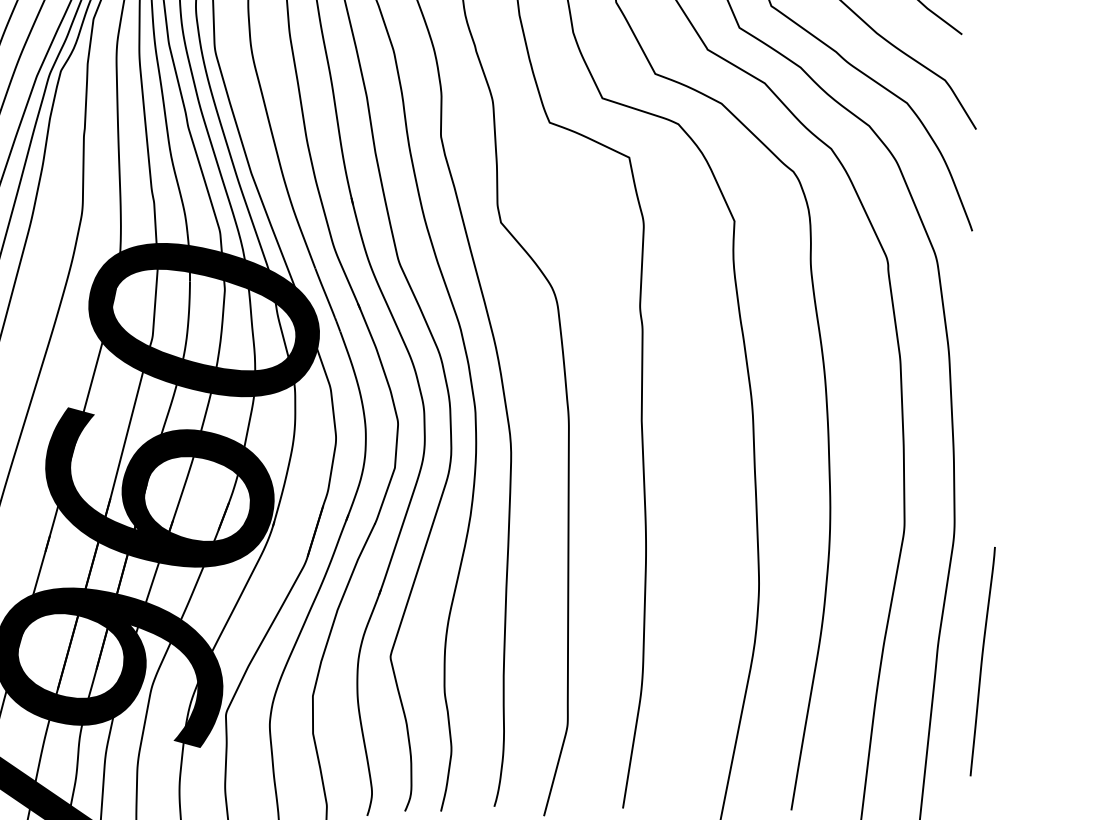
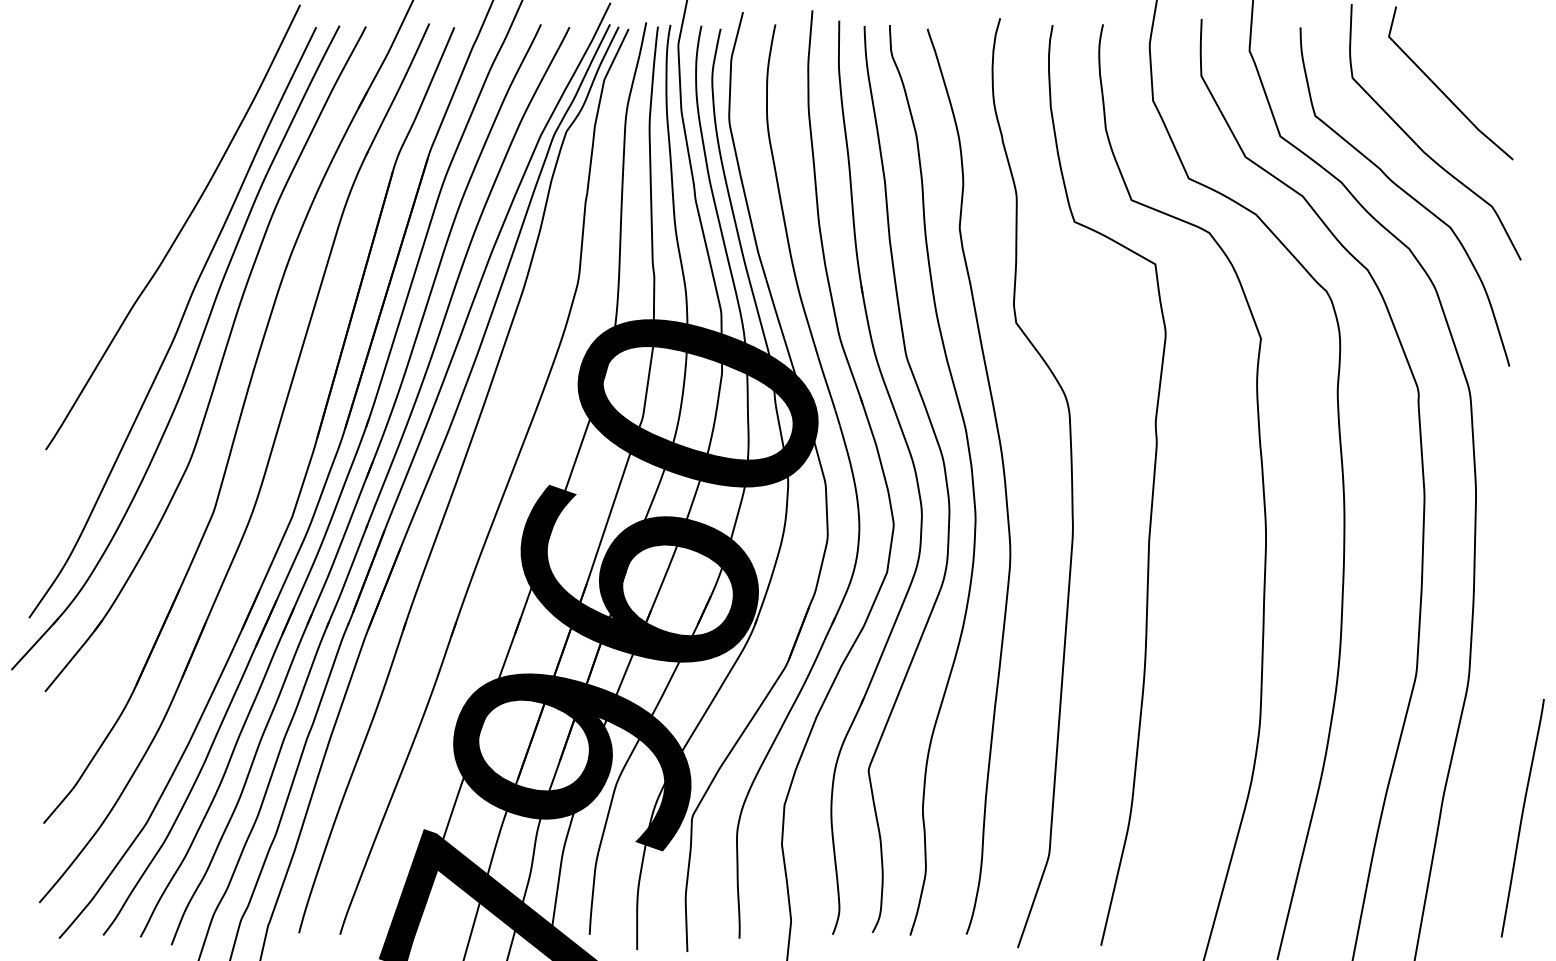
curve: (982, 661) -> (1522, 818), moved

